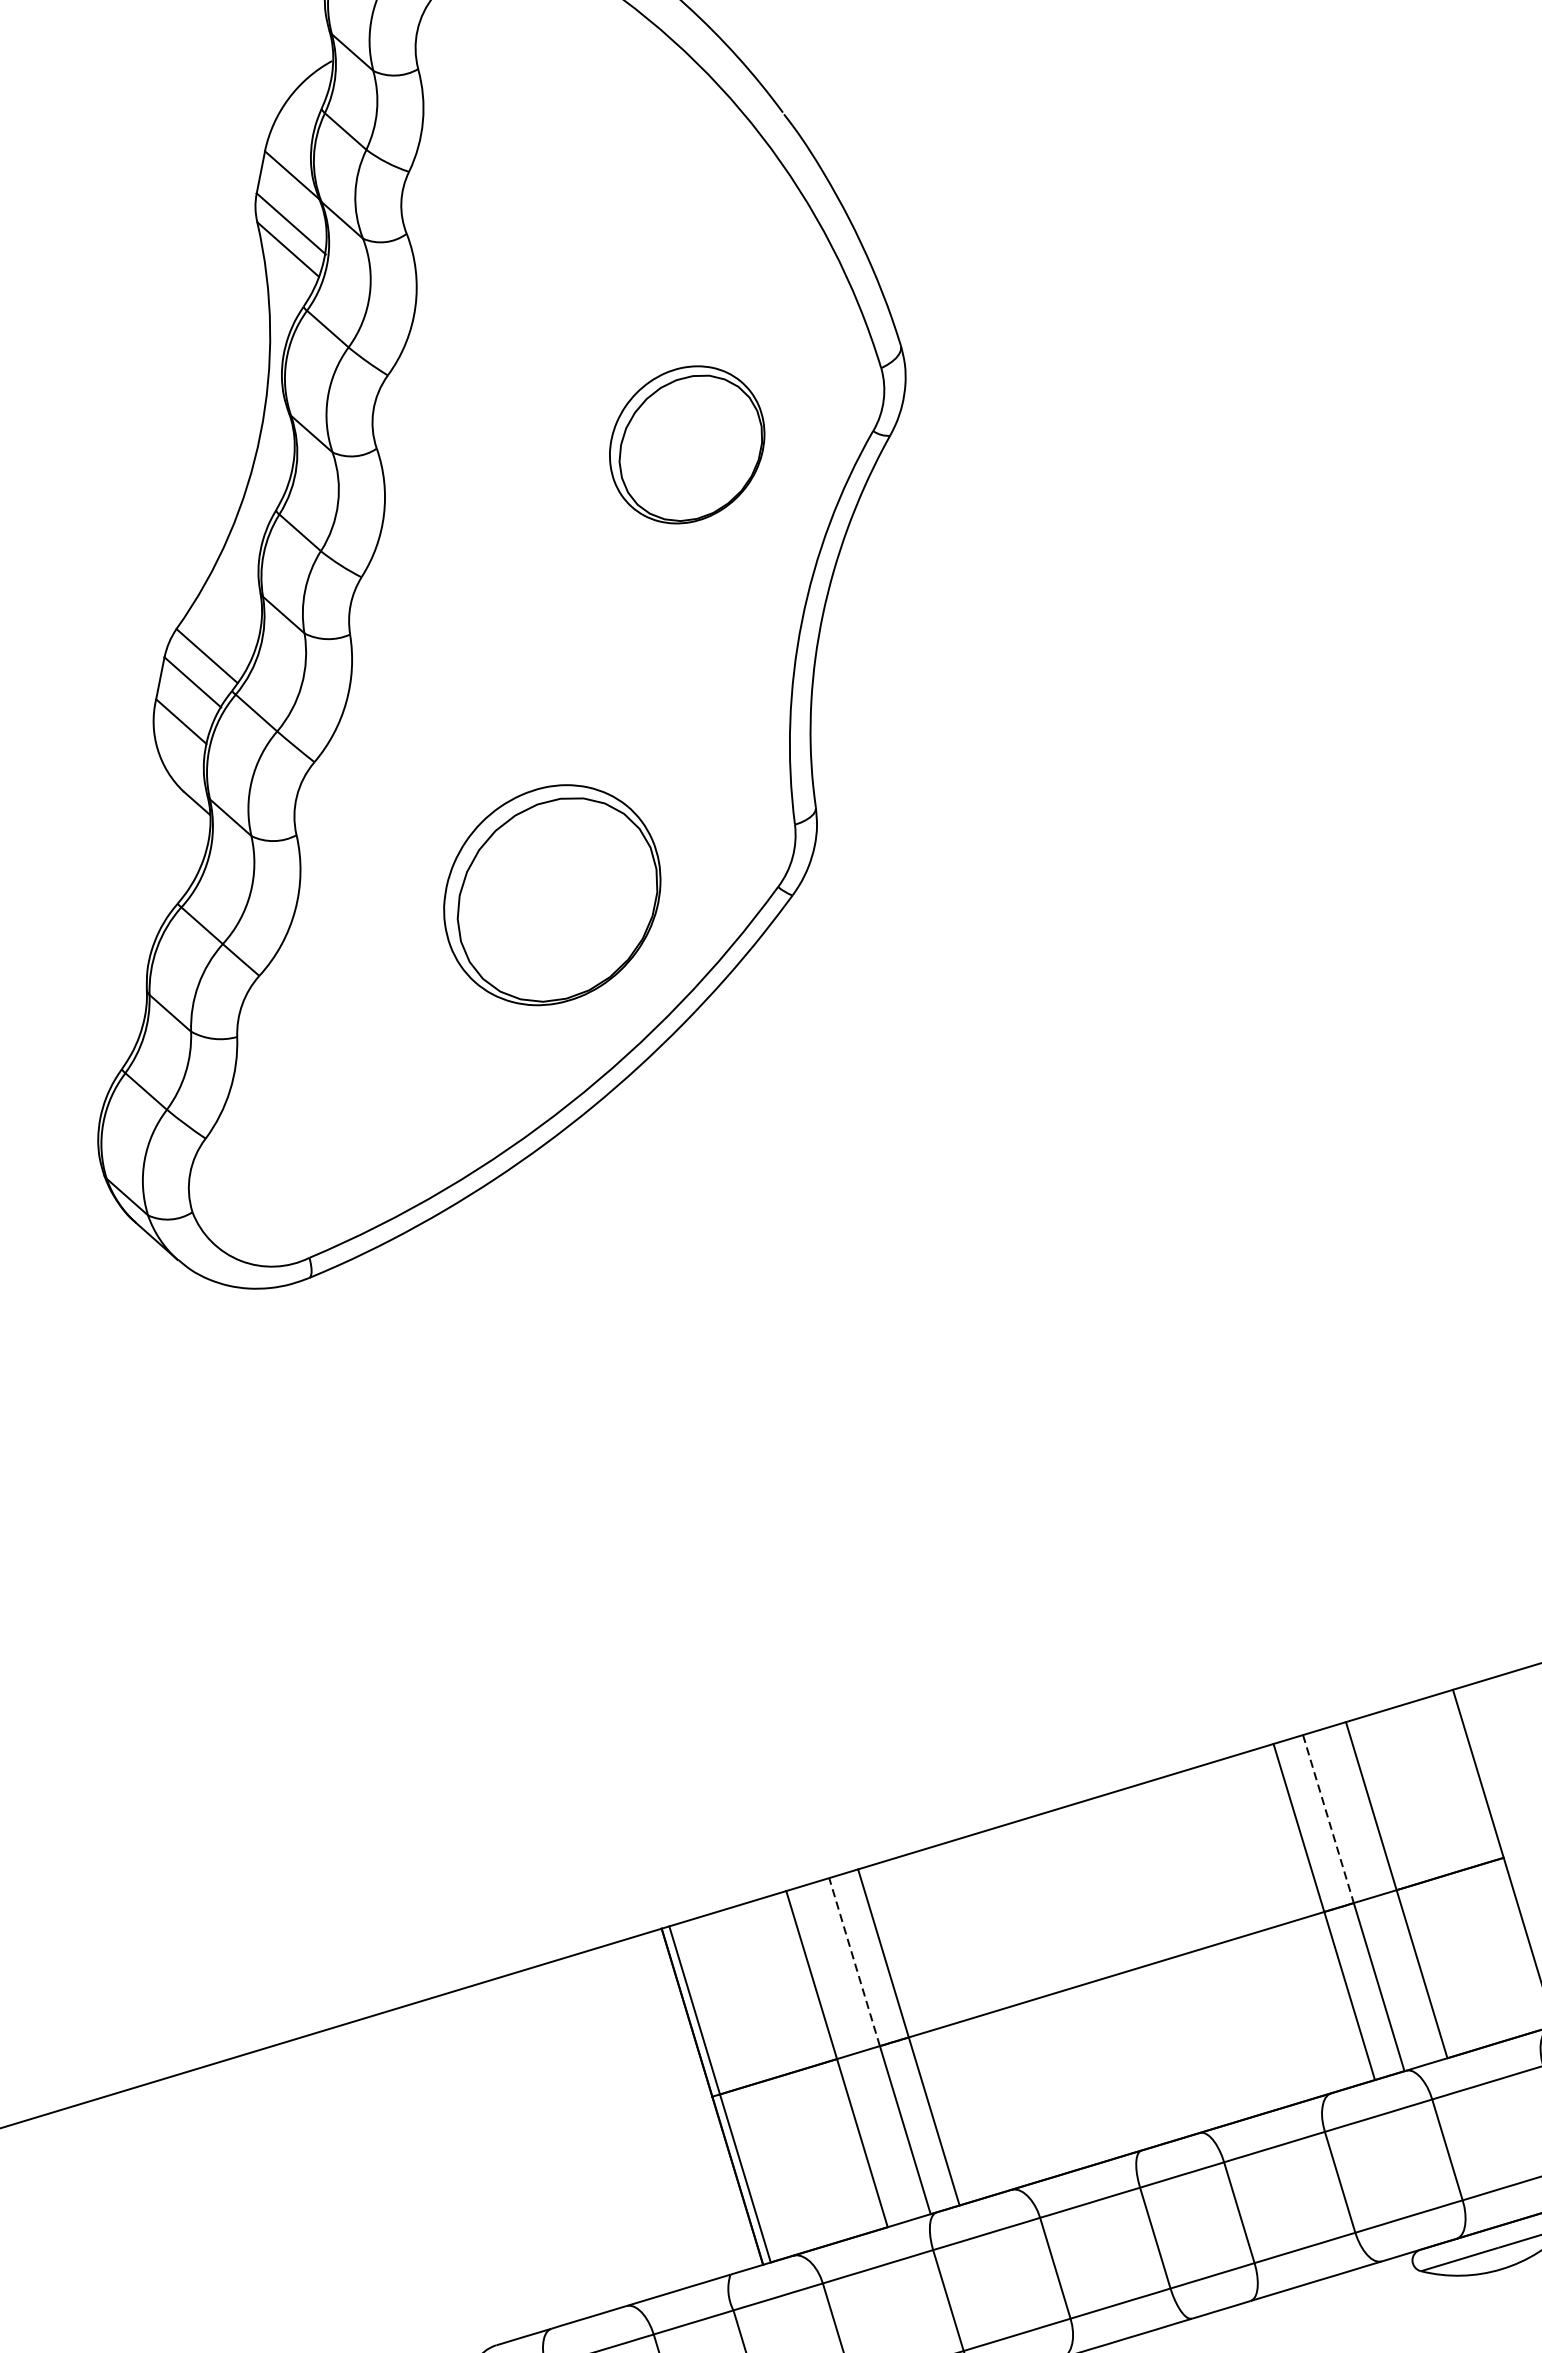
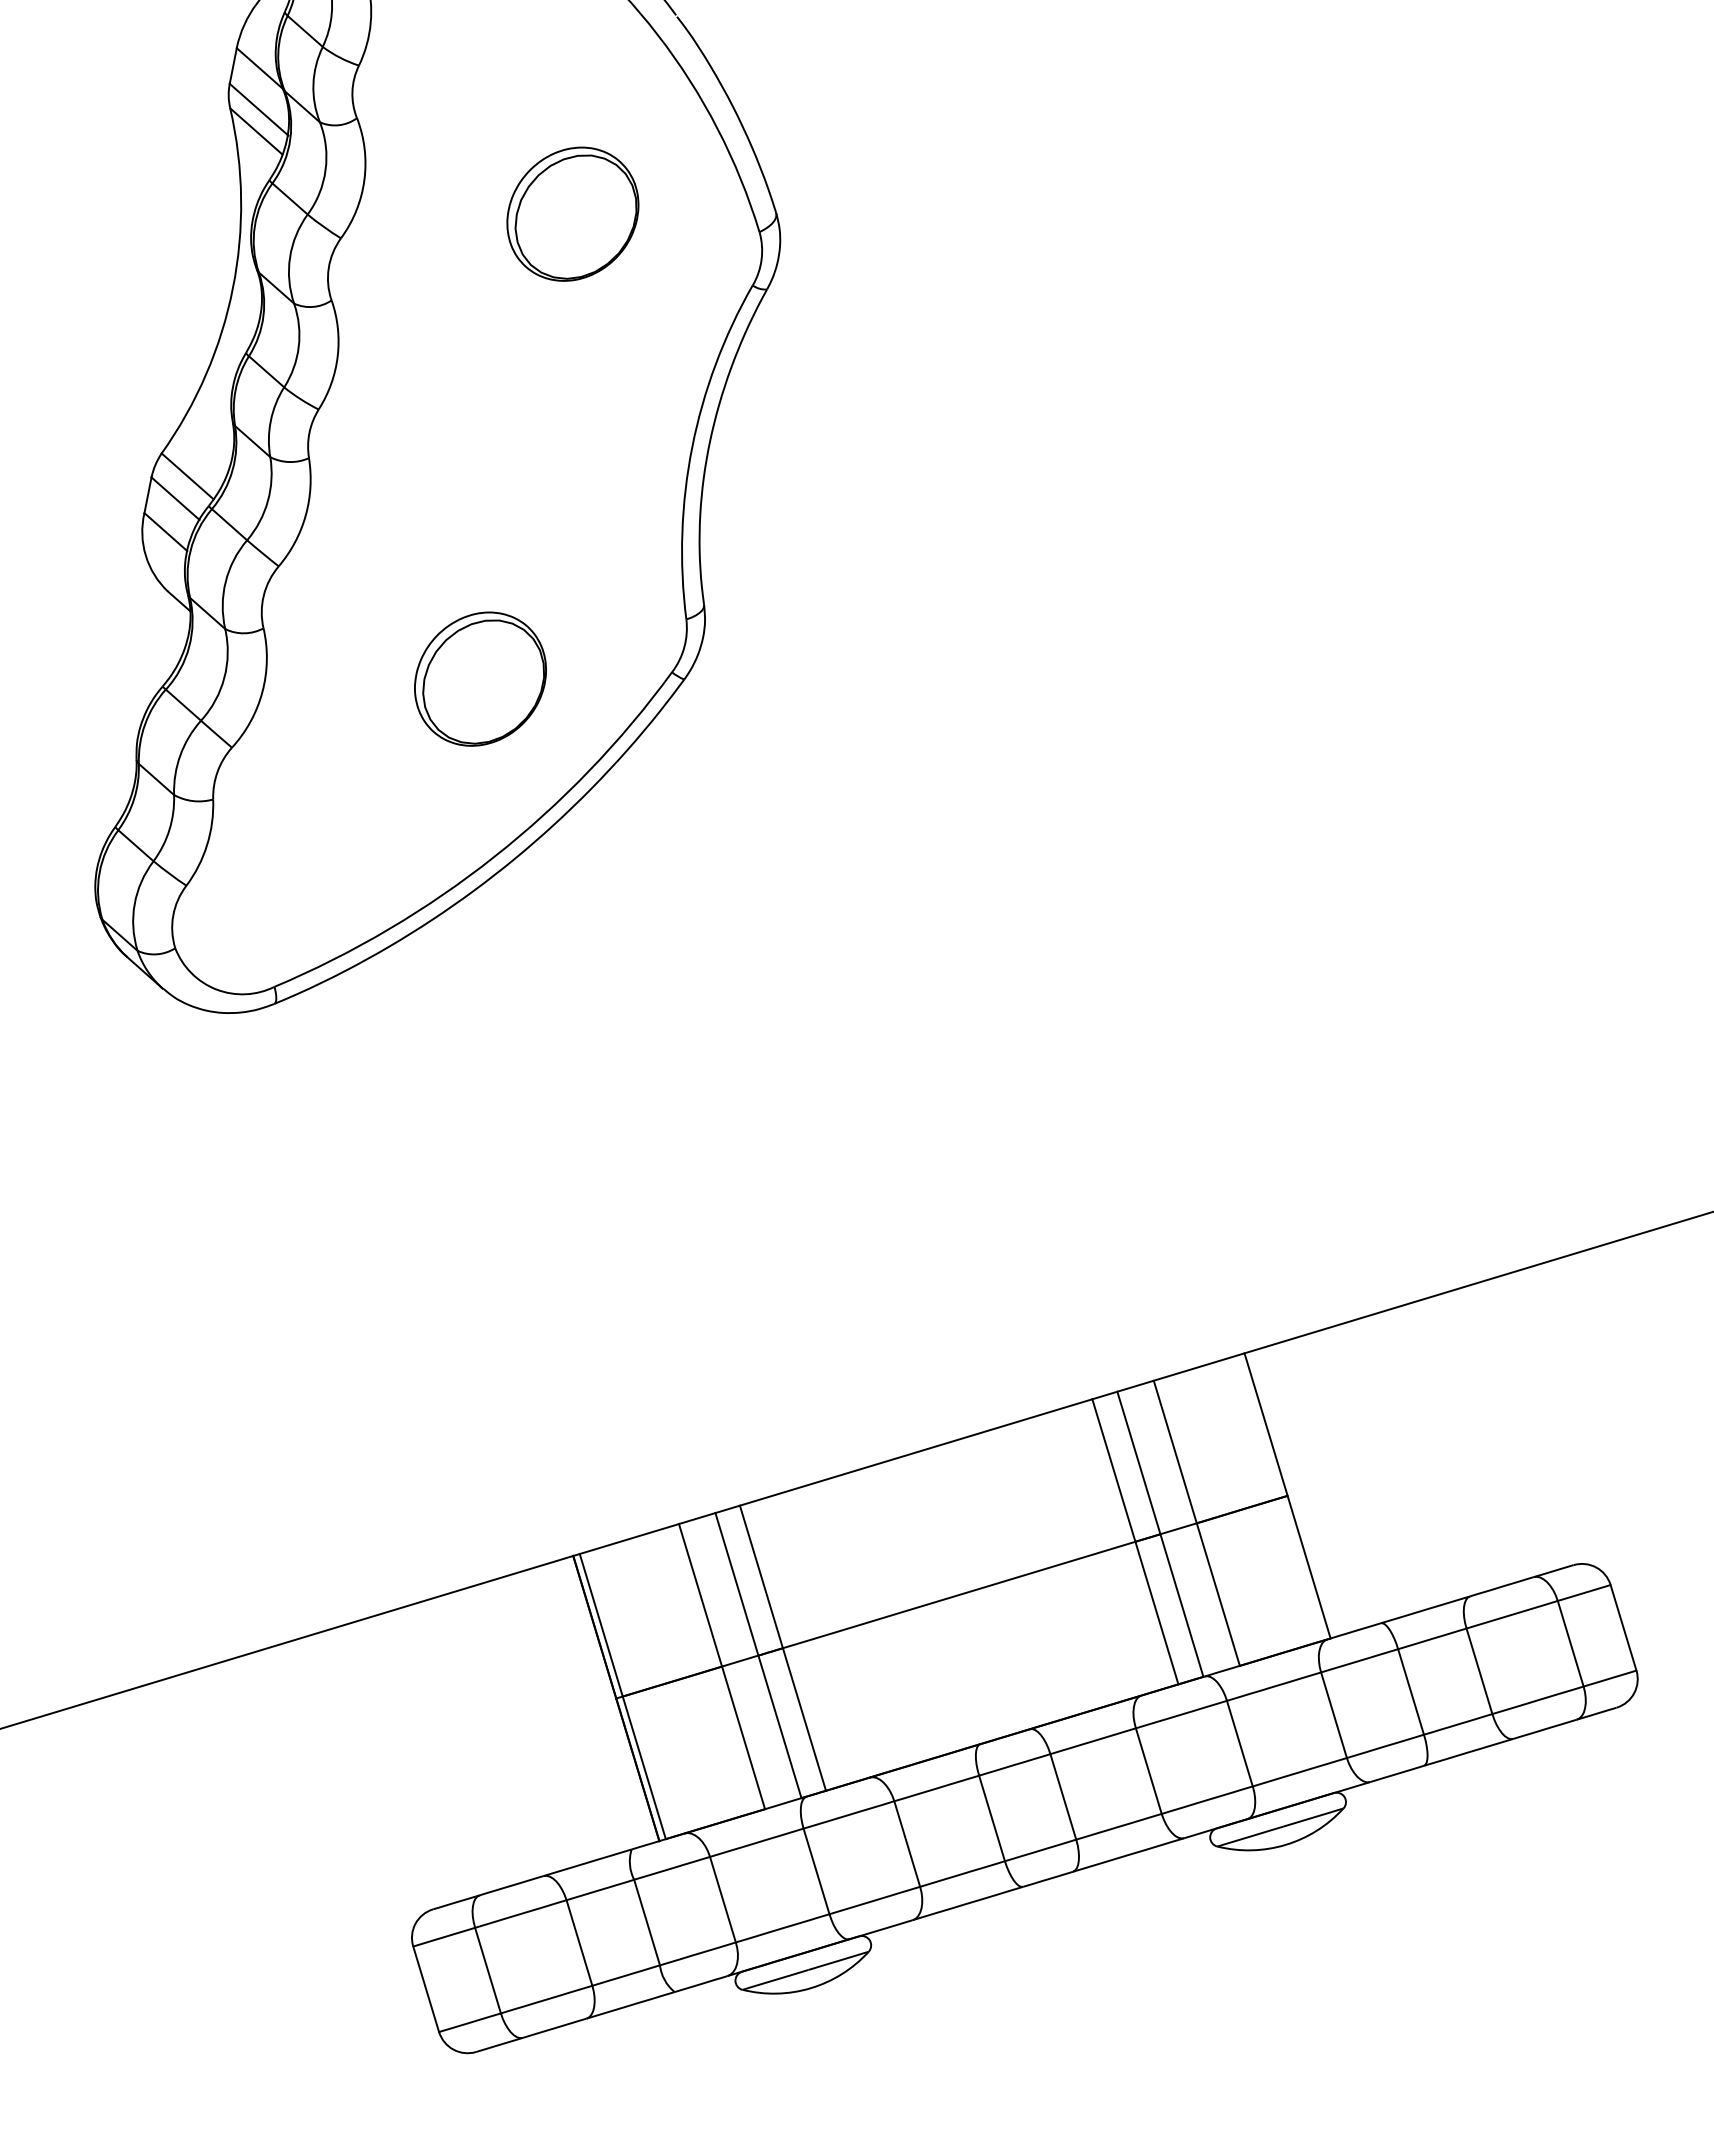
part: (686, 444) -> (572, 213), moved
part: (552, 894) -> (480, 678), size x0.71
line: (1329, 1819) -> (1139, 1463), dashed -> solid
line: (854, 1961) -> (736, 1583), dashed -> solid

